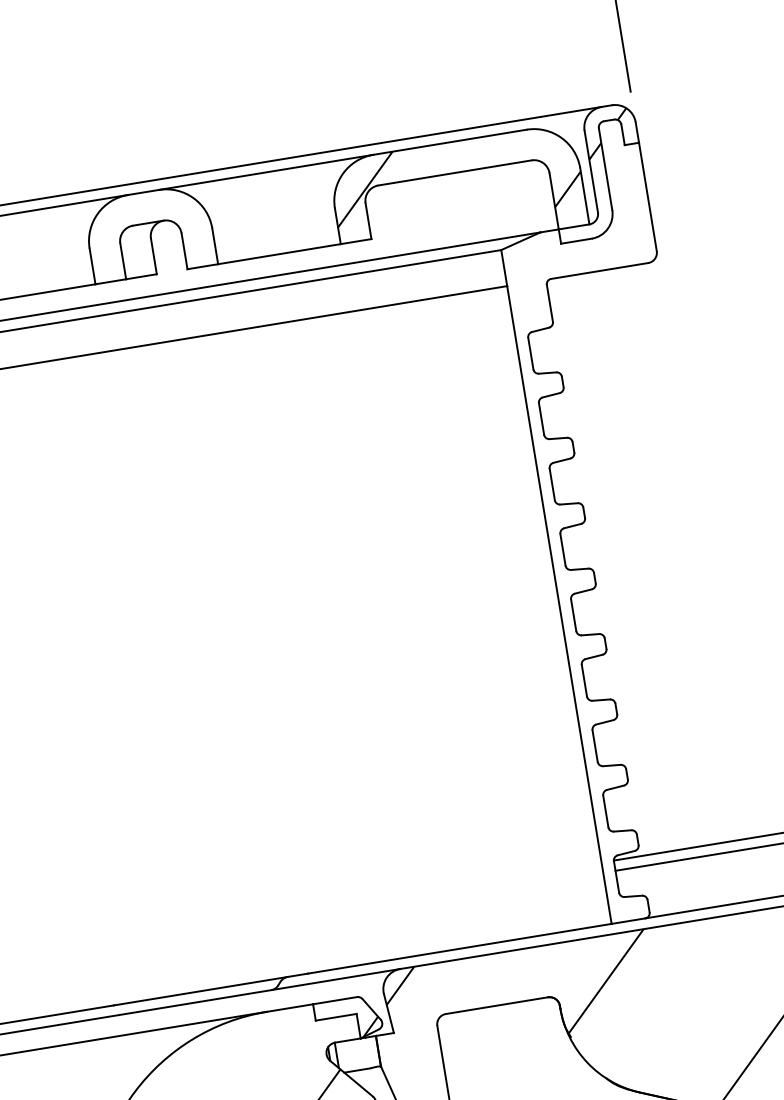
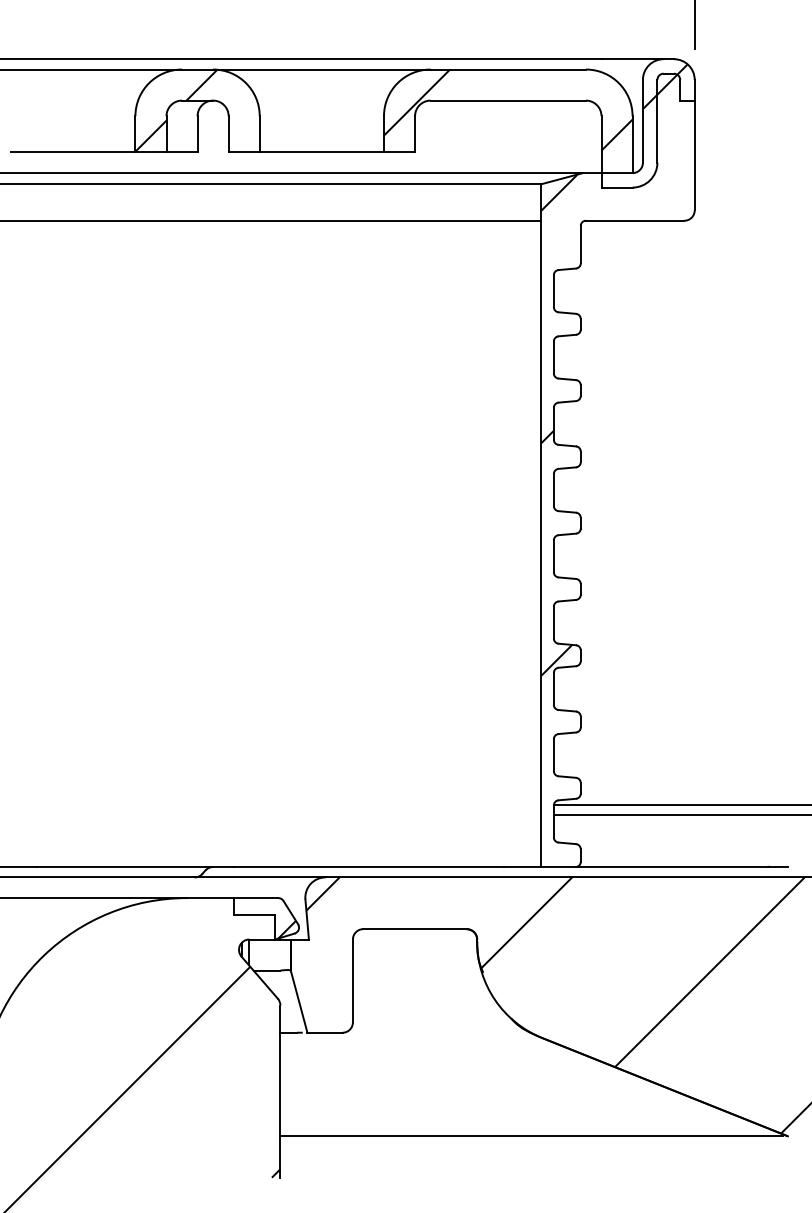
hatch: (129, 236) -> (176, 110), added
hatch: (599, 426) -> (609, 374), added

